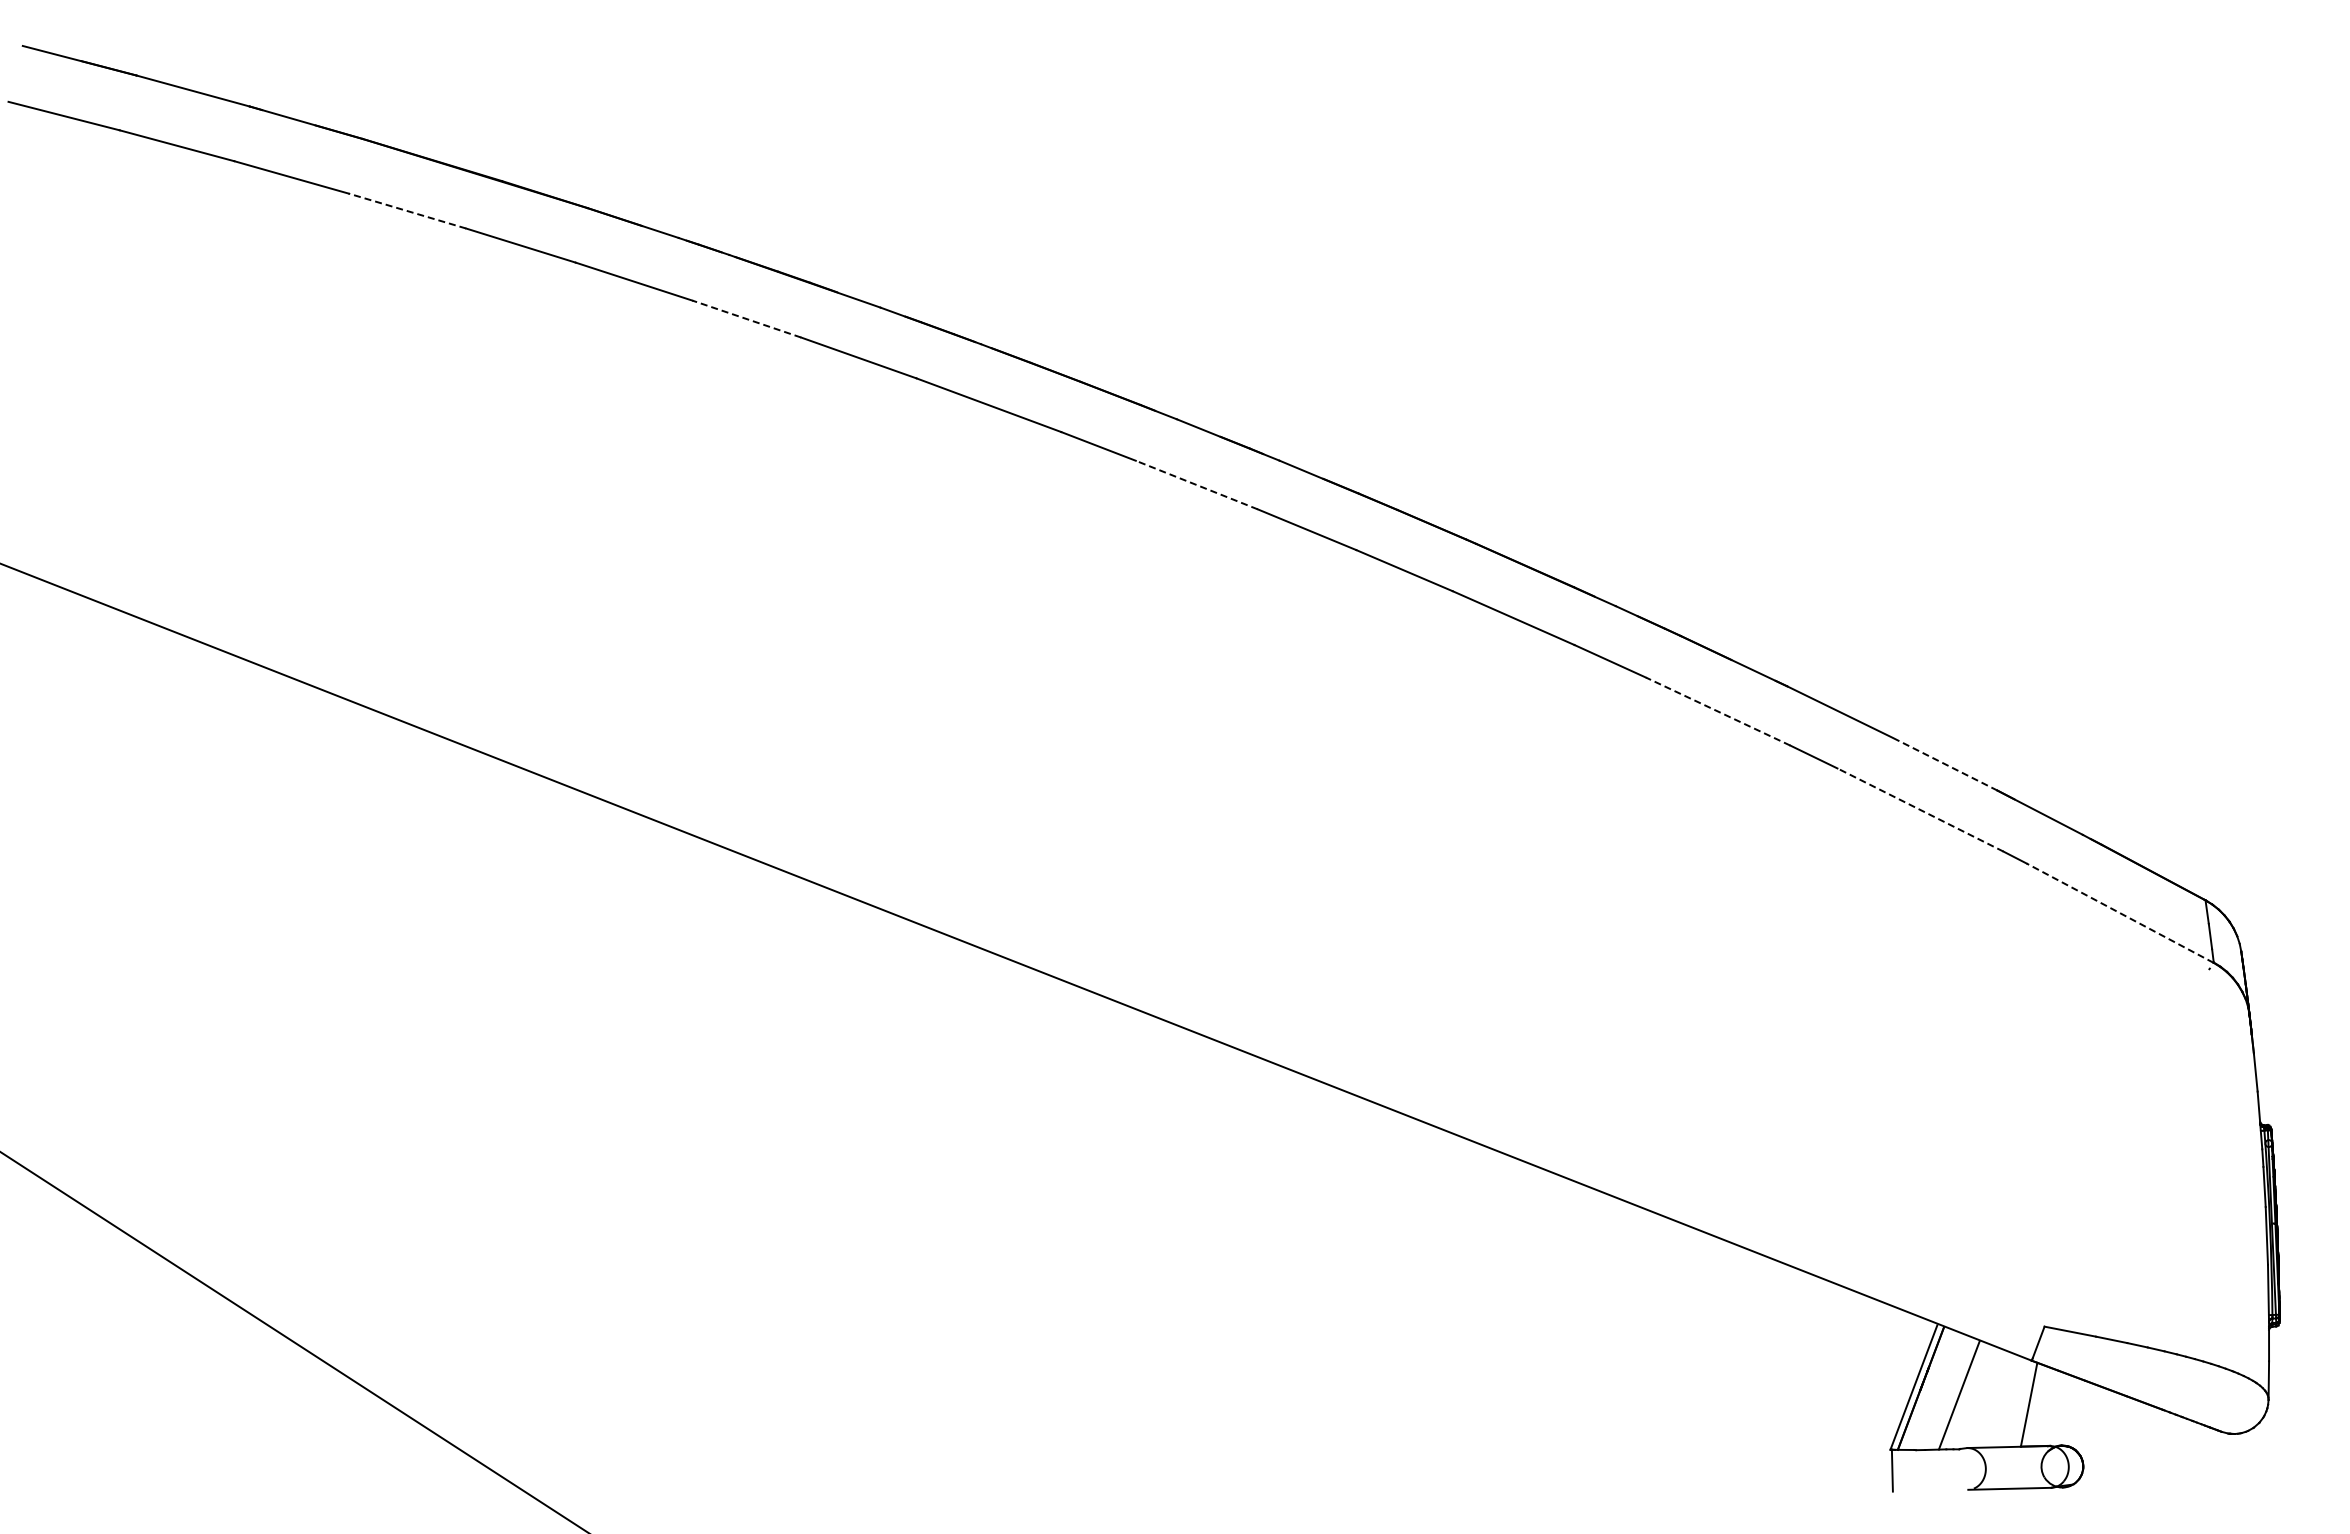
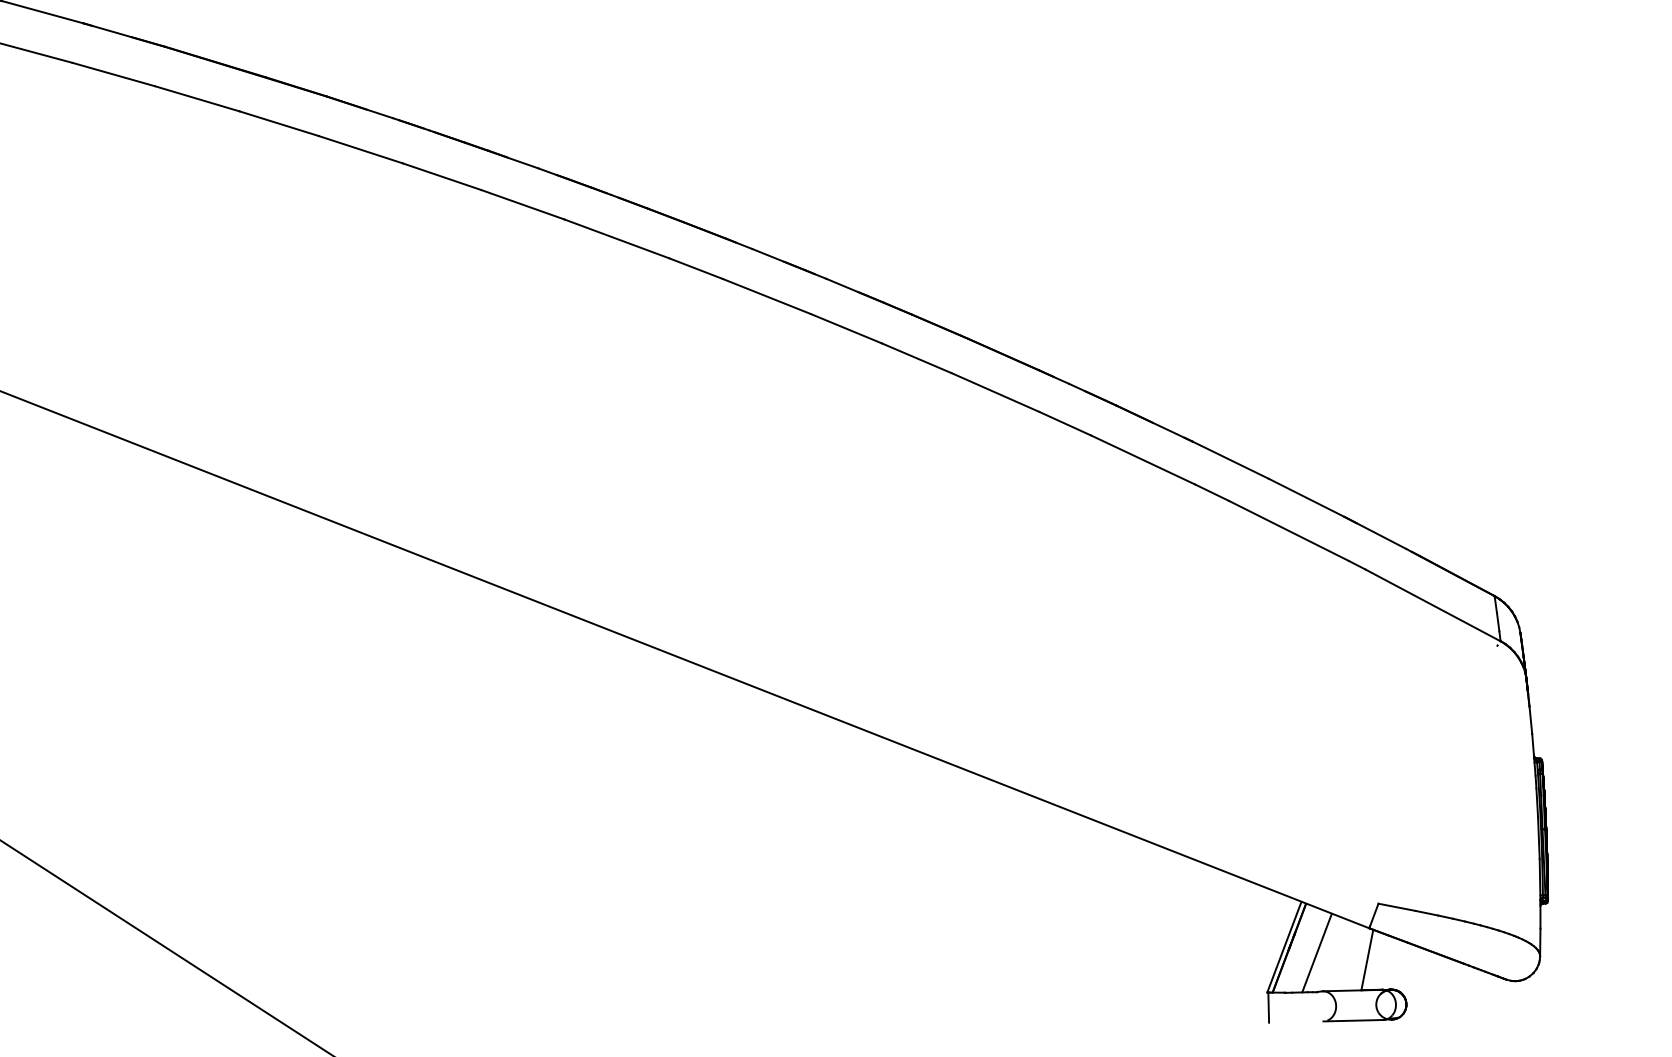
line: (406, 210) -> (196, 98), dashed -> solid
line: (746, 318) -> (441, 176), dashed -> solid
line: (1196, 485) -> (766, 296), dashed -> solid
line: (1718, 711) -> (1143, 459), dashed -> solid
line: (1945, 764) -> (1307, 498), dashed -> solid
line: (1920, 810) -> (1288, 531), dashed -> solid
line: (2120, 913) -> (1433, 605), dashed -> solid

